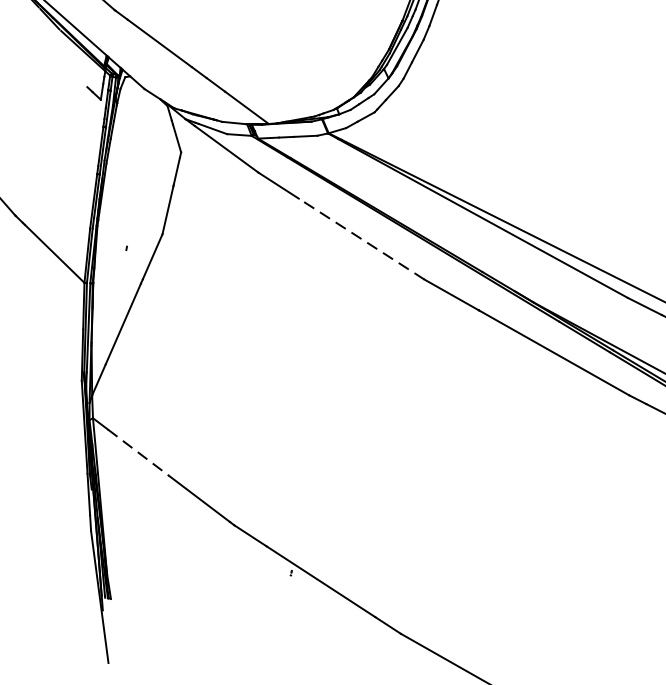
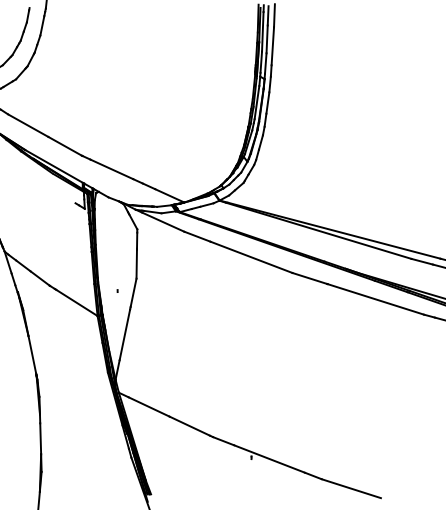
line: (361, 239) -> (251, 257), dashed -> solid
line: (138, 453) -> (149, 407), dashed -> solid

